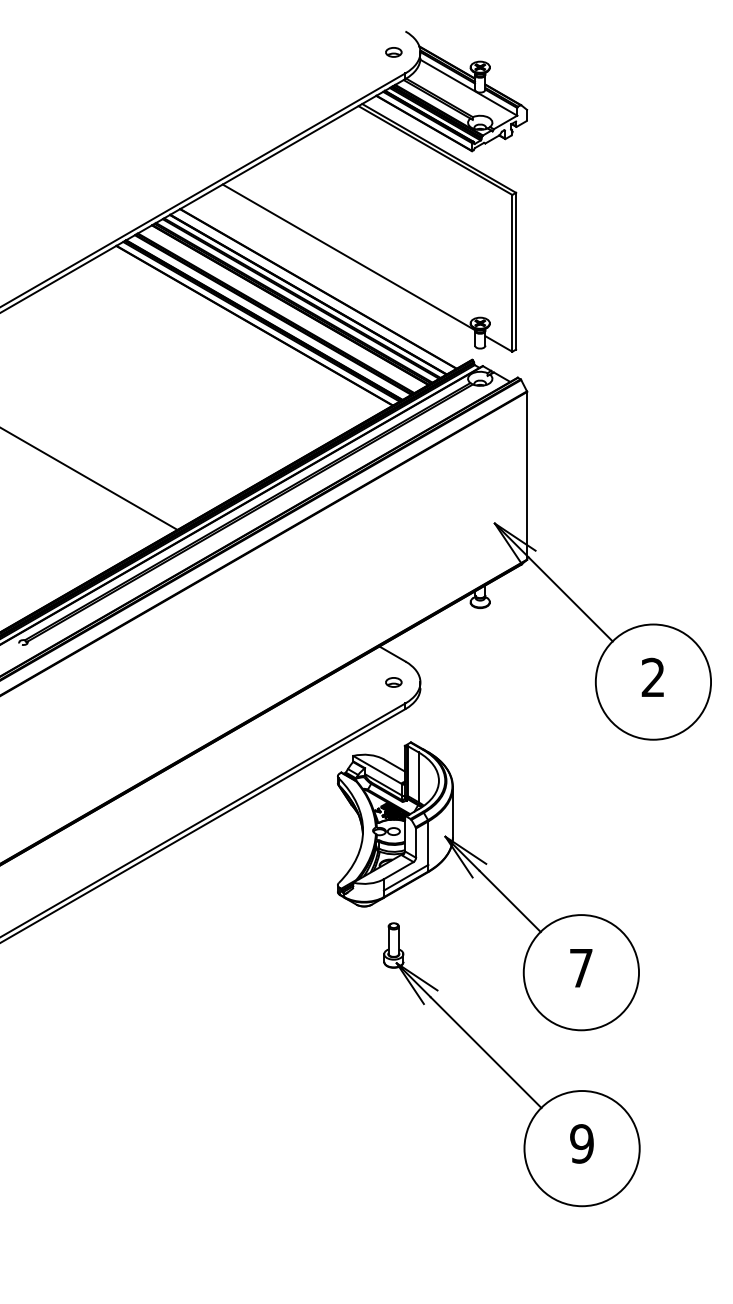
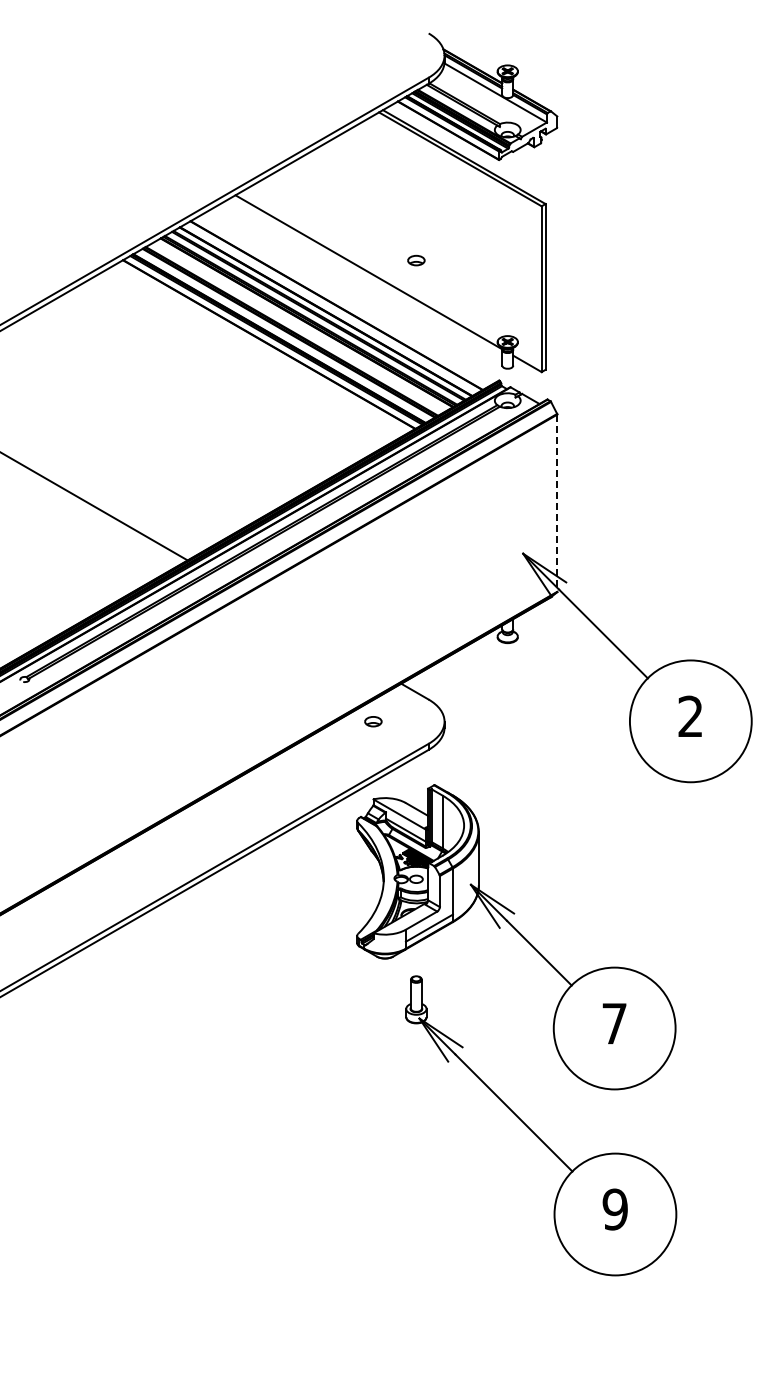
part: (393, 52) -> (416, 260), moved
line: (527, 476) -> (557, 503), solid -> dashed
part: (393, 682) -> (373, 721), moved

